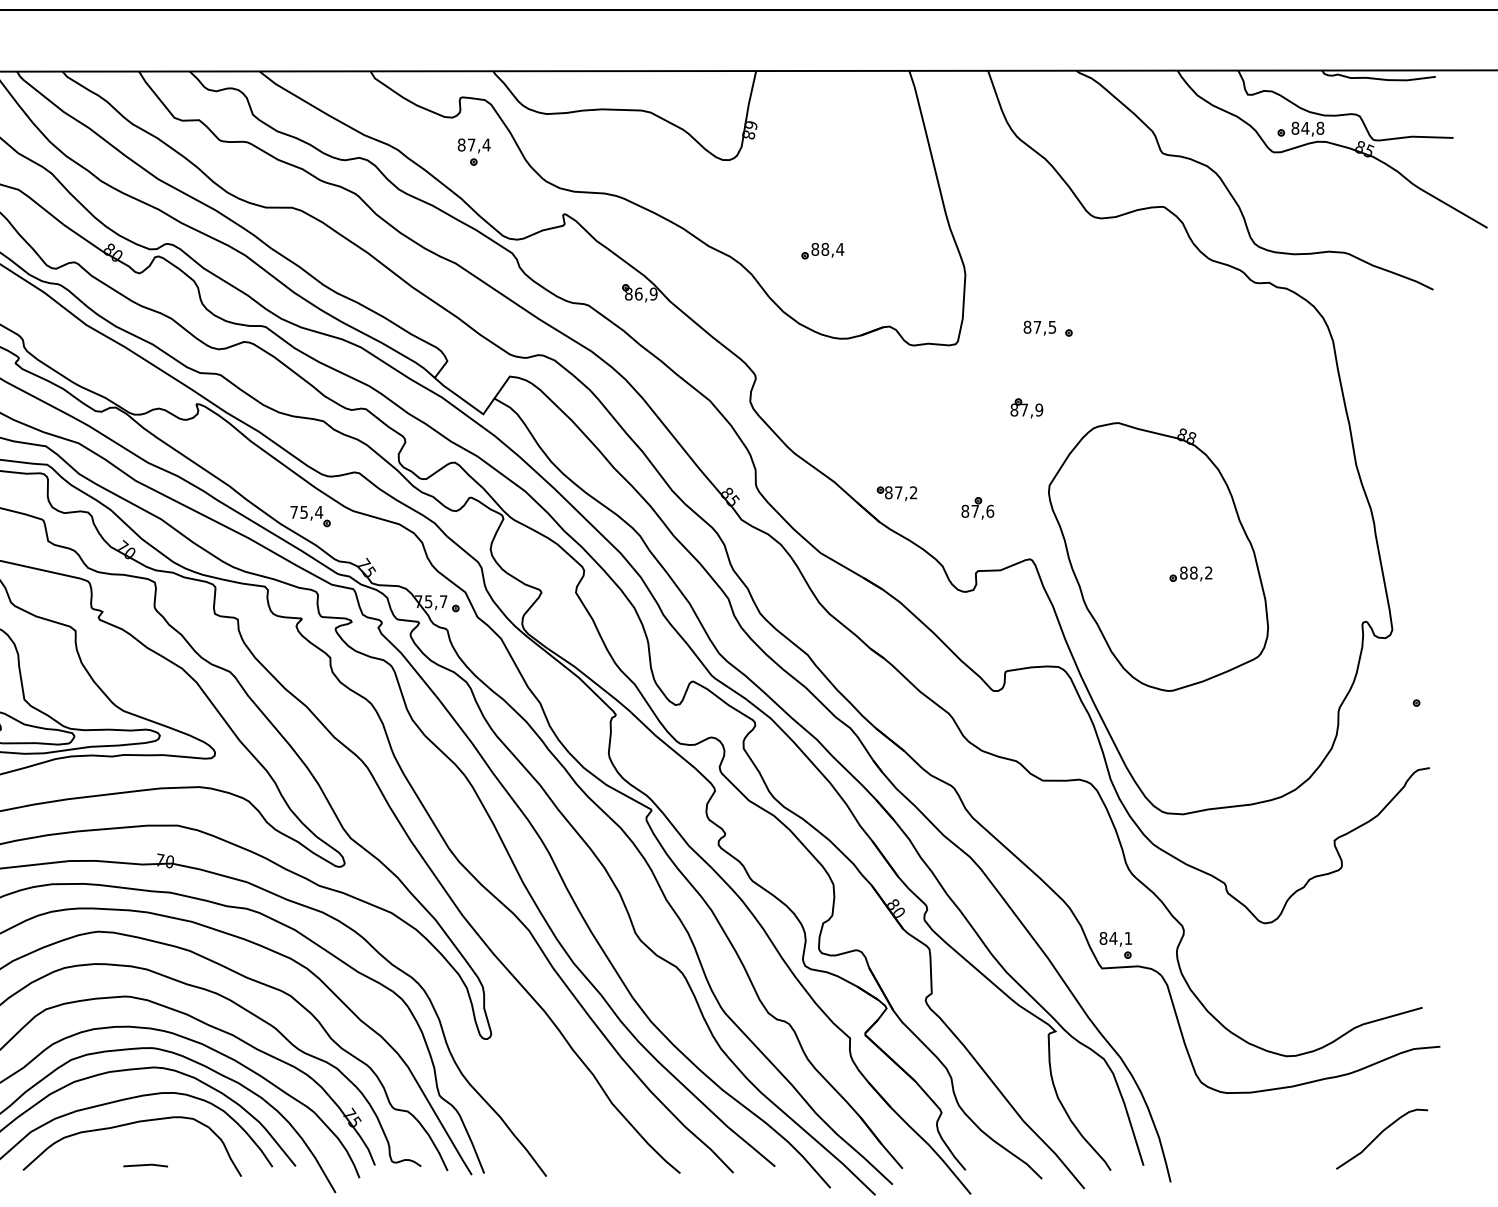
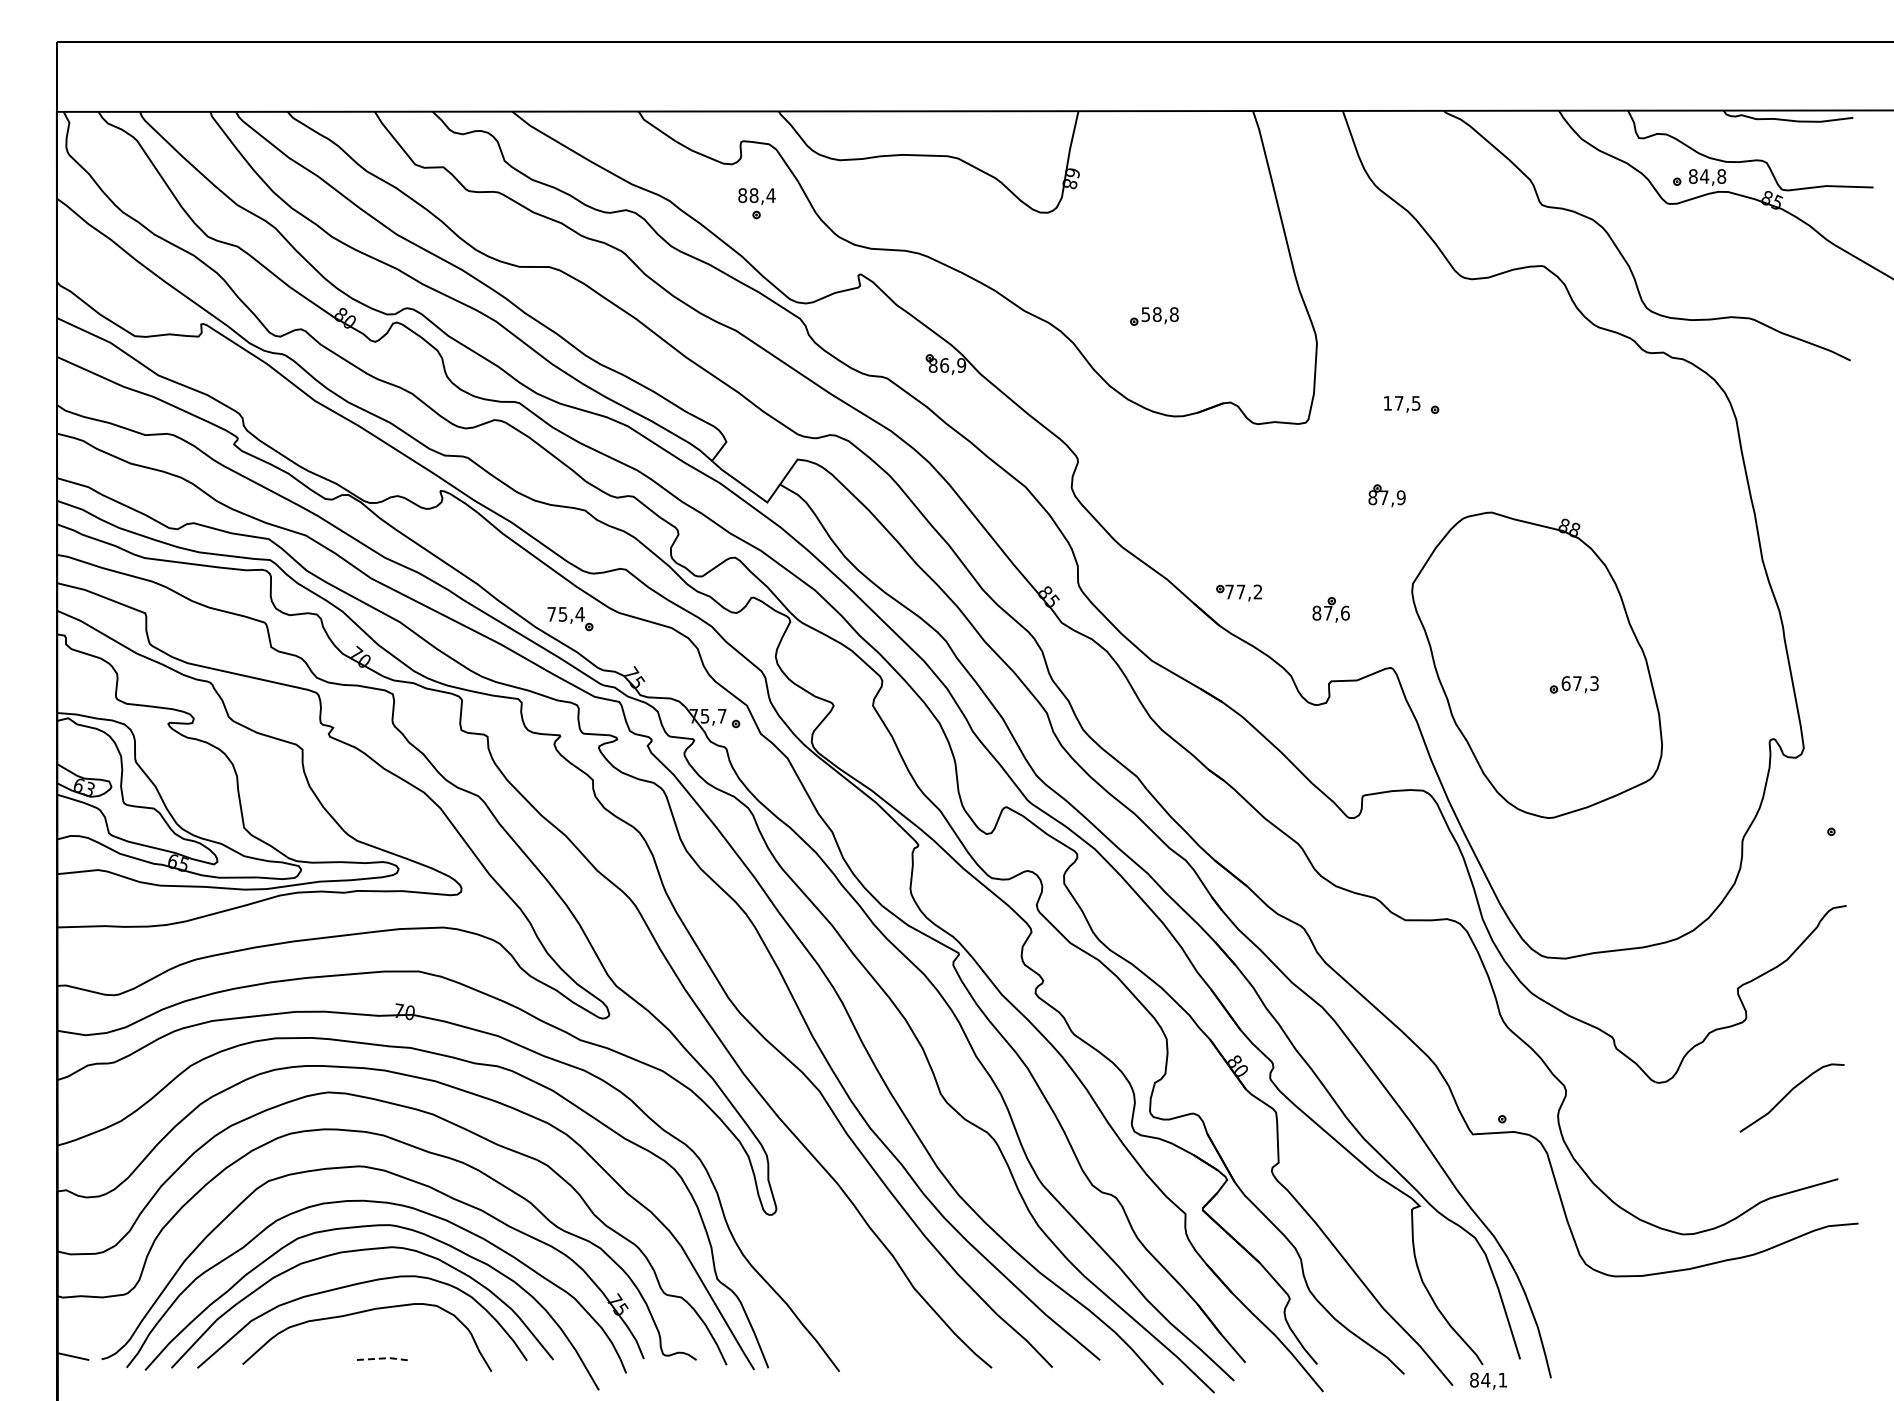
text: (471, 144) -> (753, 195), 87,4 -> 88,4
text: (827, 249) -> (1159, 314), 88,4 -> 58,8
text: (1027, 327) -> (1387, 403), 87,5 -> 17,5
text: (888, 492) -> (1229, 591), 87,2 -> 77,2
text: (1195, 573) -> (1579, 683), 88,2 -> 67,3
text: (1115, 938) -> (1488, 1380), moved
curve: (1378, 1136) -> (1788, 1094), moved
line: (146, 1165) -> (383, 1358), solid -> dashed

